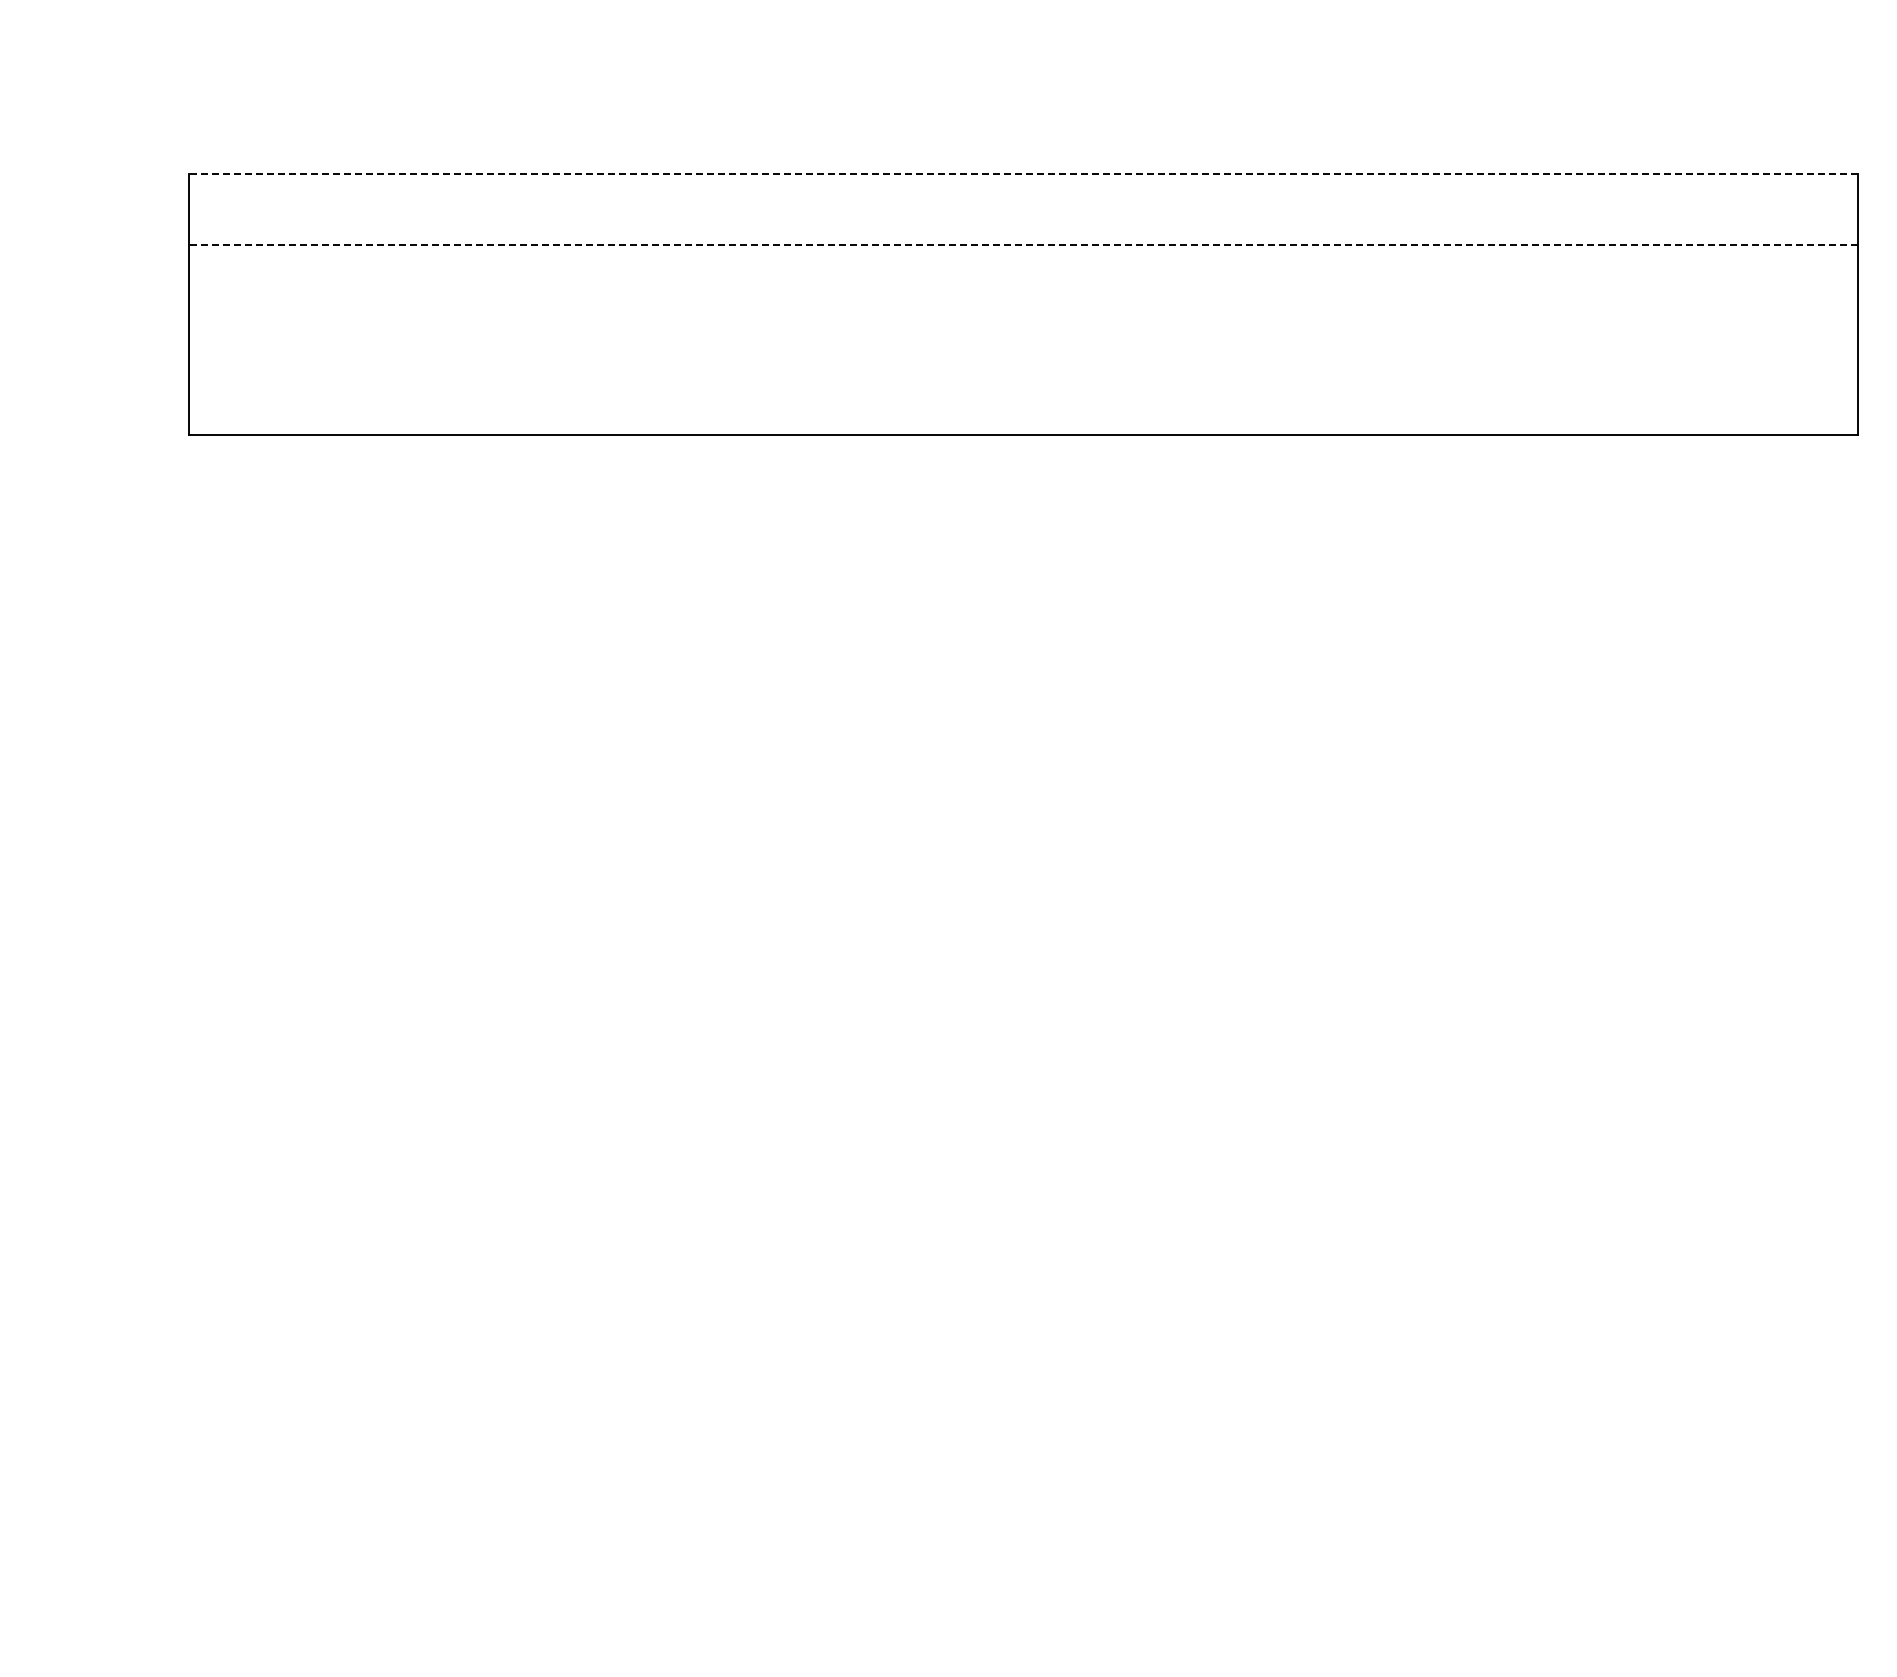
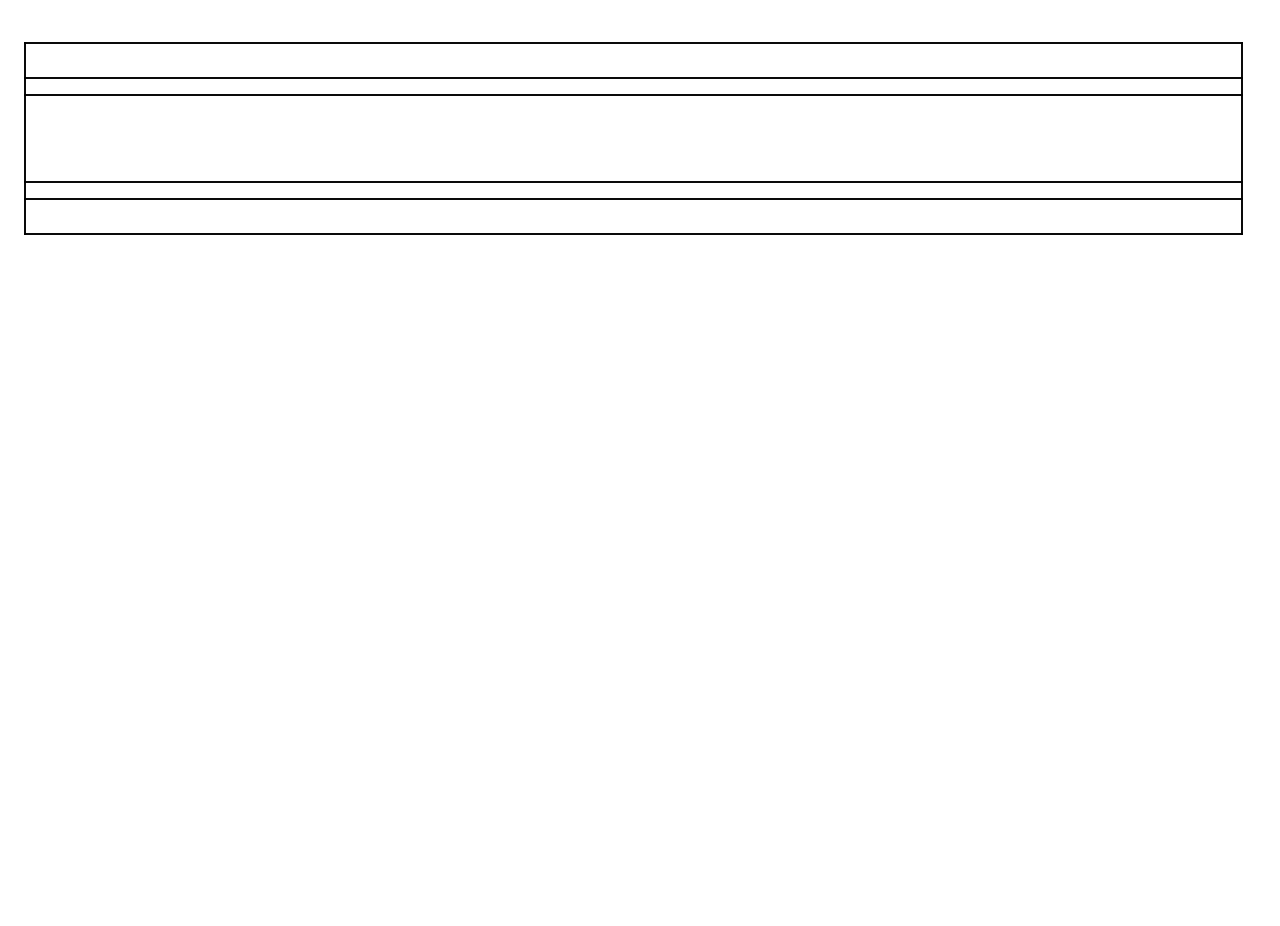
line: (1022, 173) -> (632, 43), dashed -> solid
line: (1022, 221) -> (632, 78), added
line: (1022, 245) -> (632, 95), dashed -> solid
line: (1022, 364) -> (632, 182), added
line: (1022, 387) -> (632, 199), added

